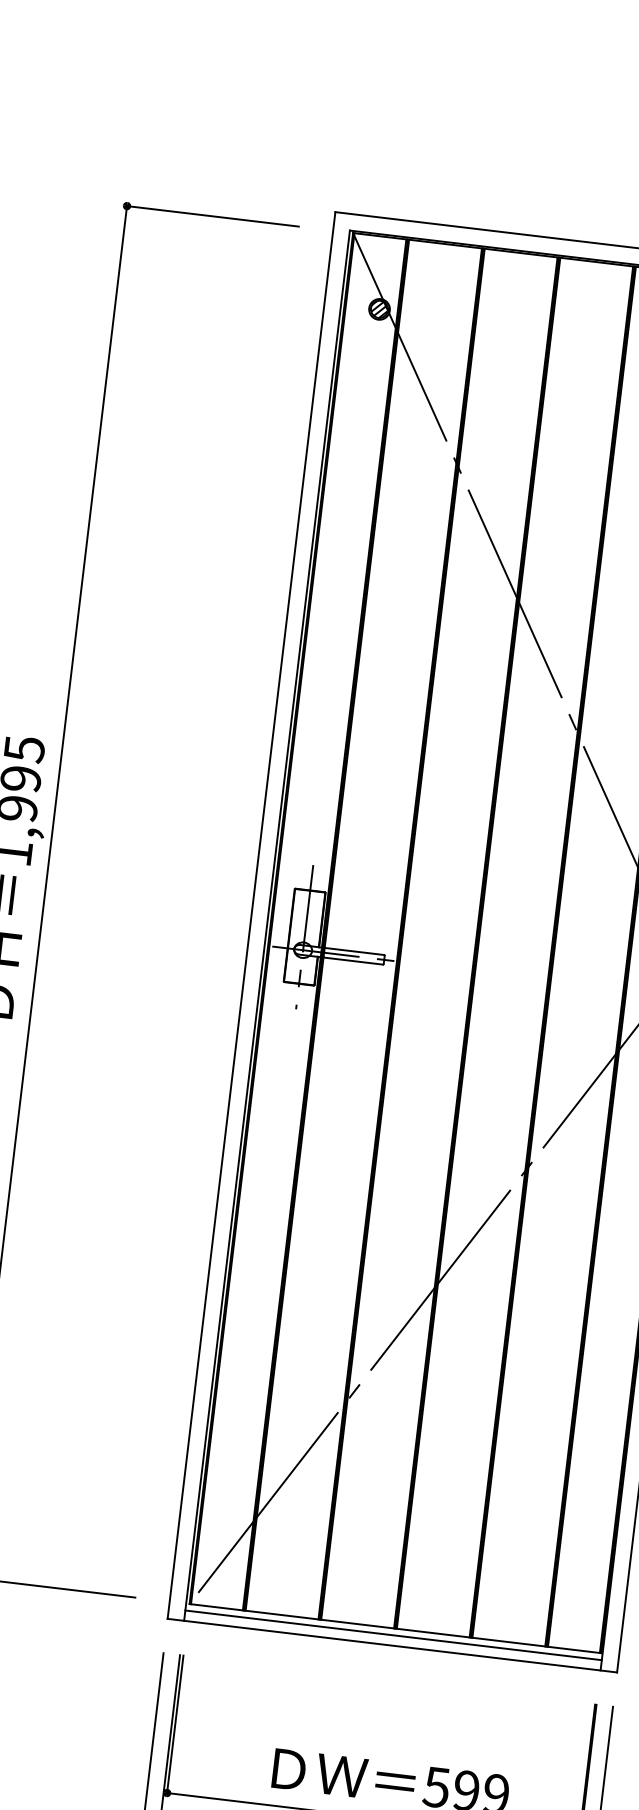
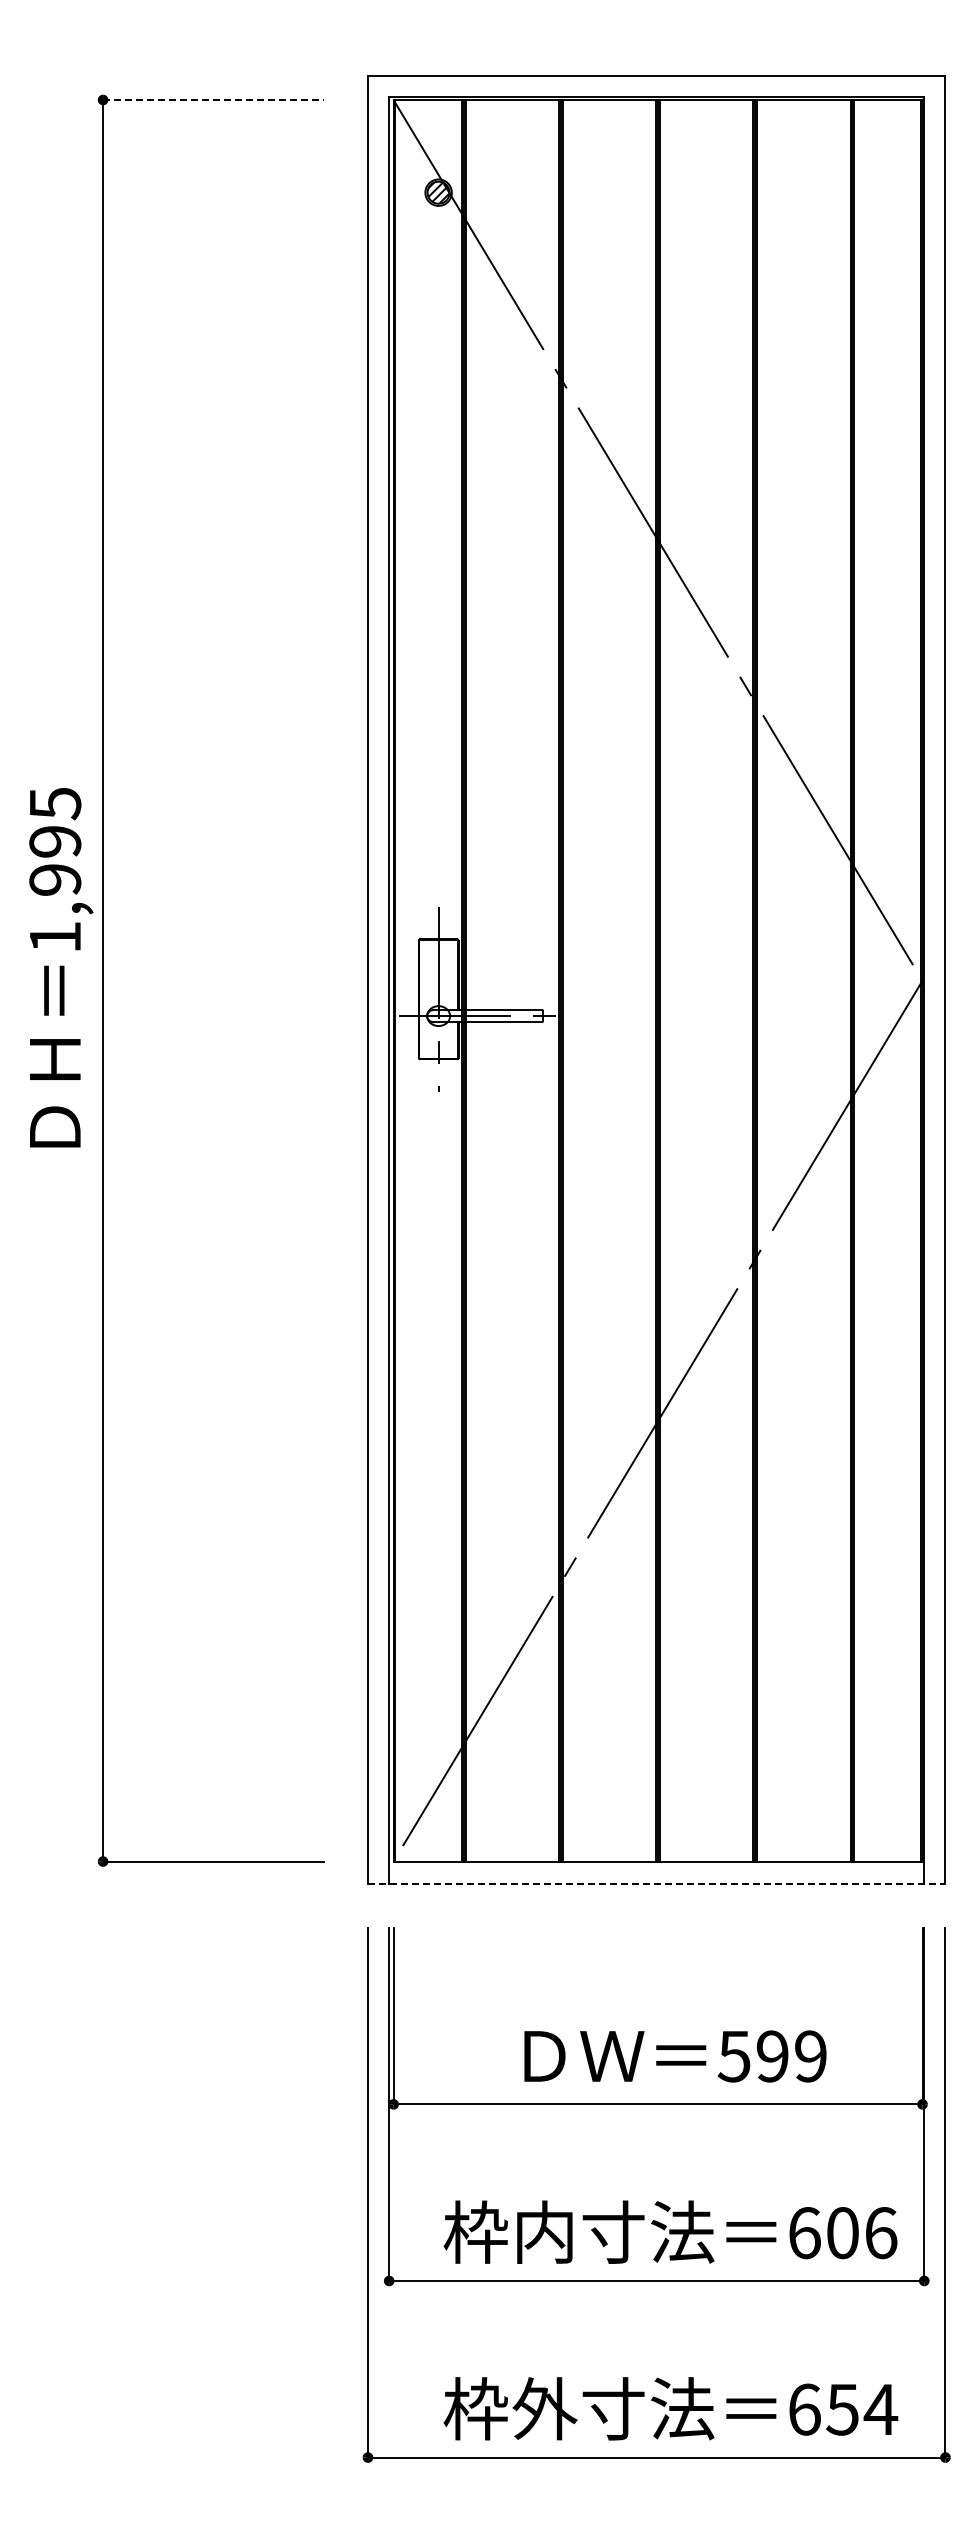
line: (212, 216) -> (213, 100), solid -> dashed
line: (393, 1635) -> (656, 1870), removed
line: (392, 1645) -> (656, 1883), solid -> dashed

